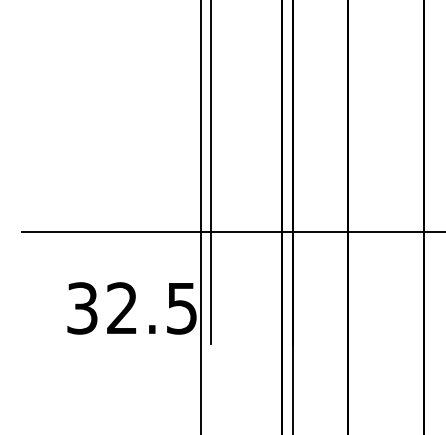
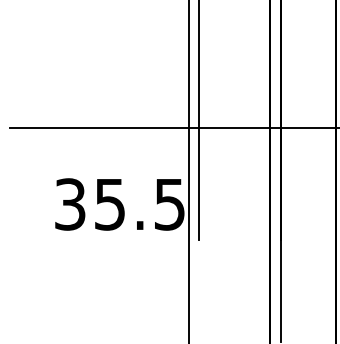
text: (121, 308) -> (109, 204), 32.5 -> 35.5

